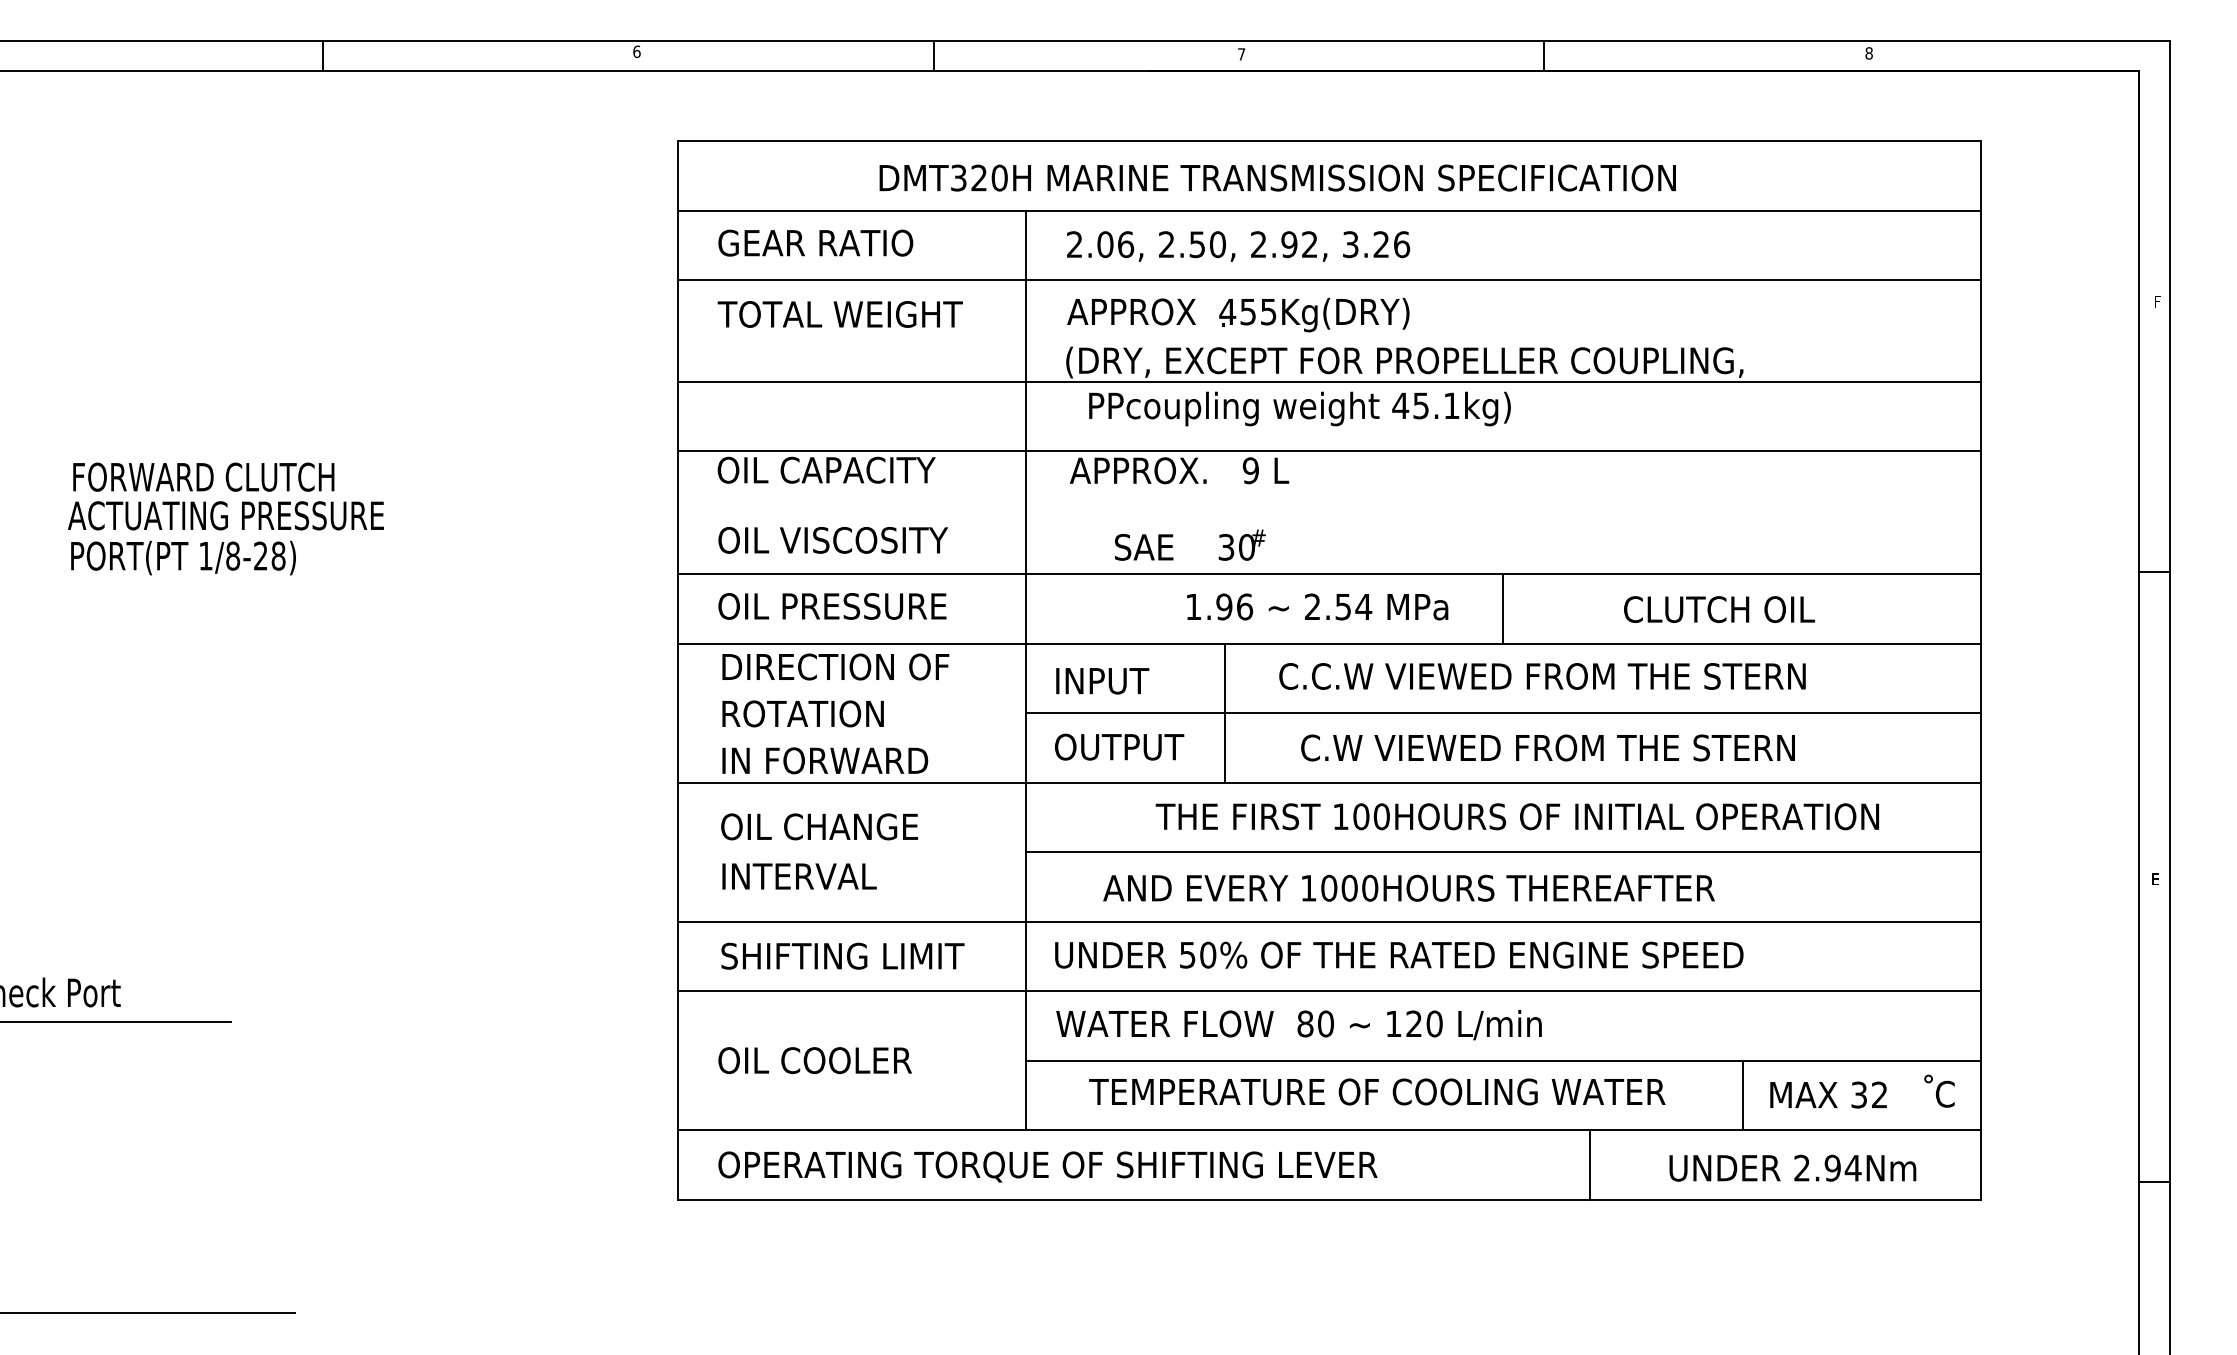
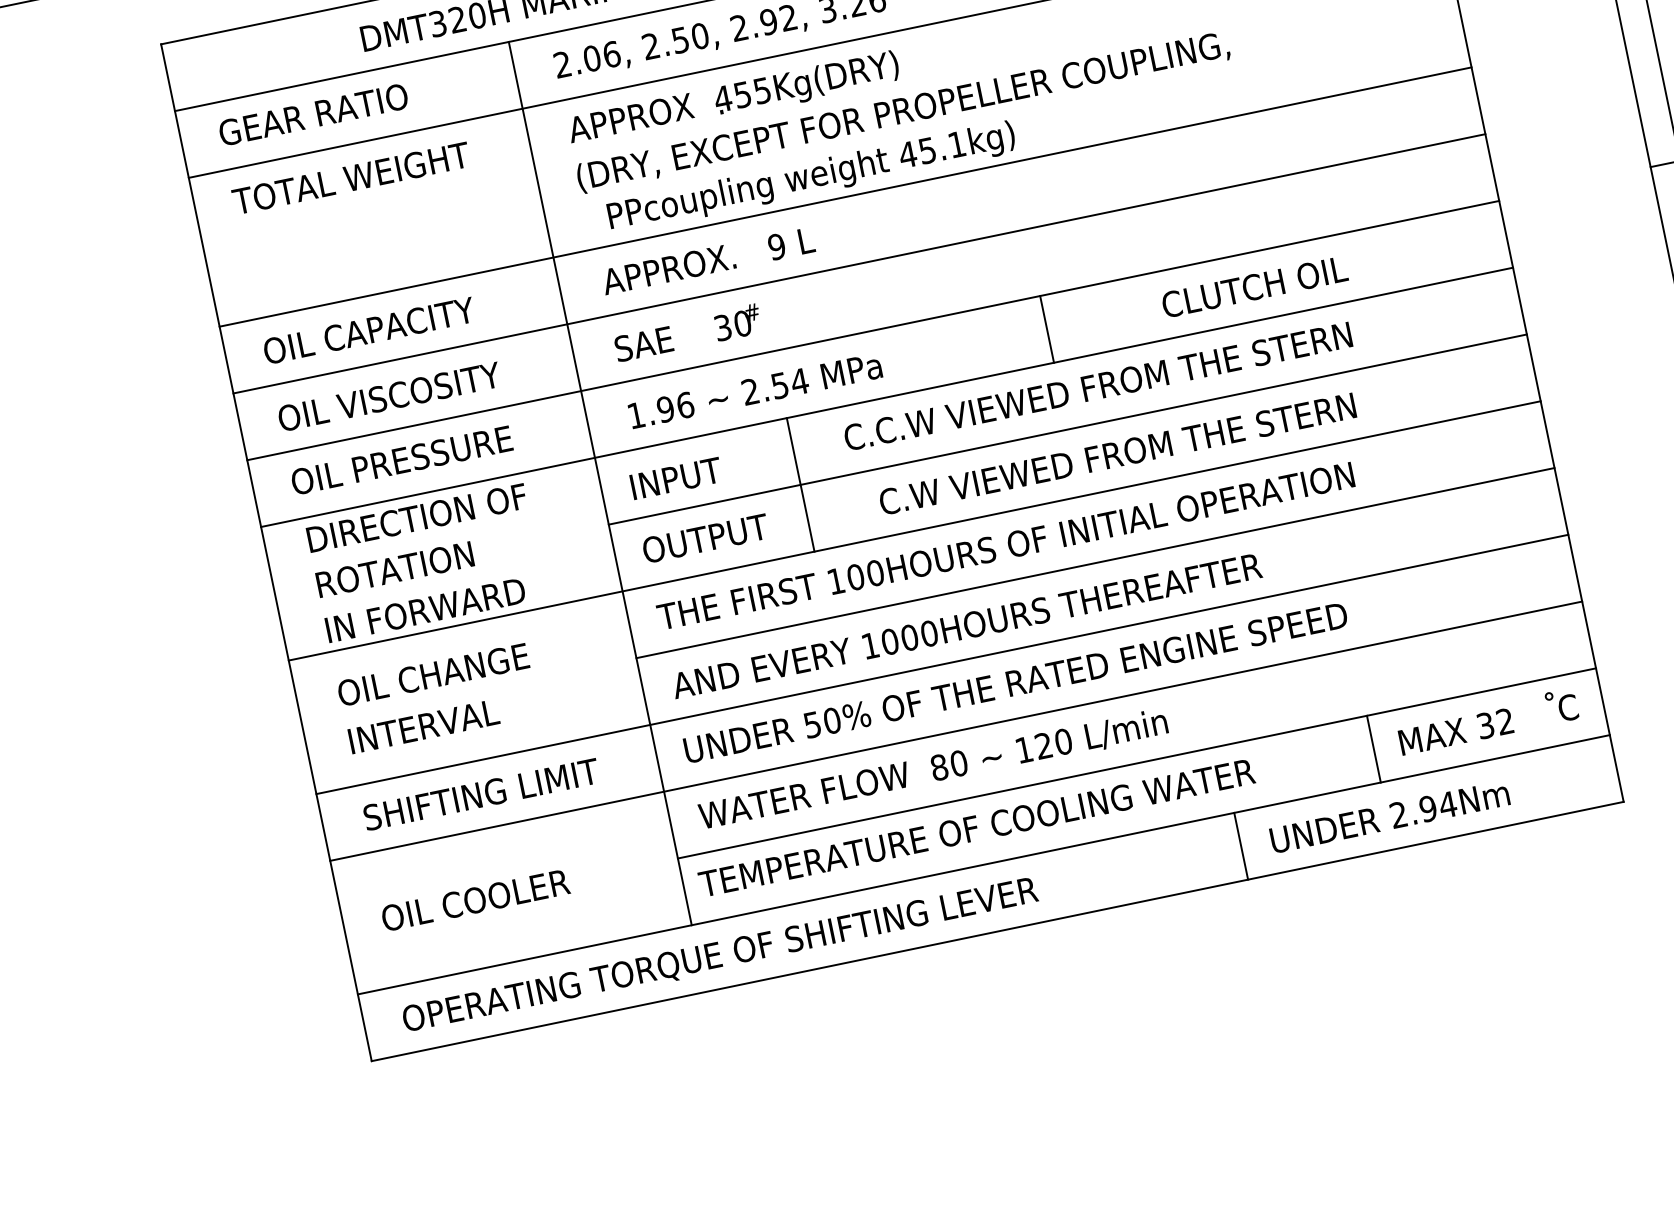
line: (1329, 382) -> (845, 197), moved
line: (1329, 450) -> (859, 263), moved
text: (1190, 544) -> (687, 332), moved
text: (1317, 606) -> (755, 390), moved
text: (1516, 816) -> (1004, 546), moved
text: (1408, 887) -> (966, 625), moved
text: (1377, 1091) -> (976, 827), moved
text: (1792, 1167) -> (1389, 816), moved

